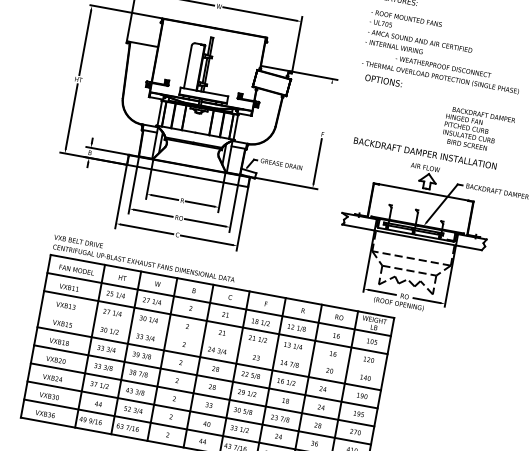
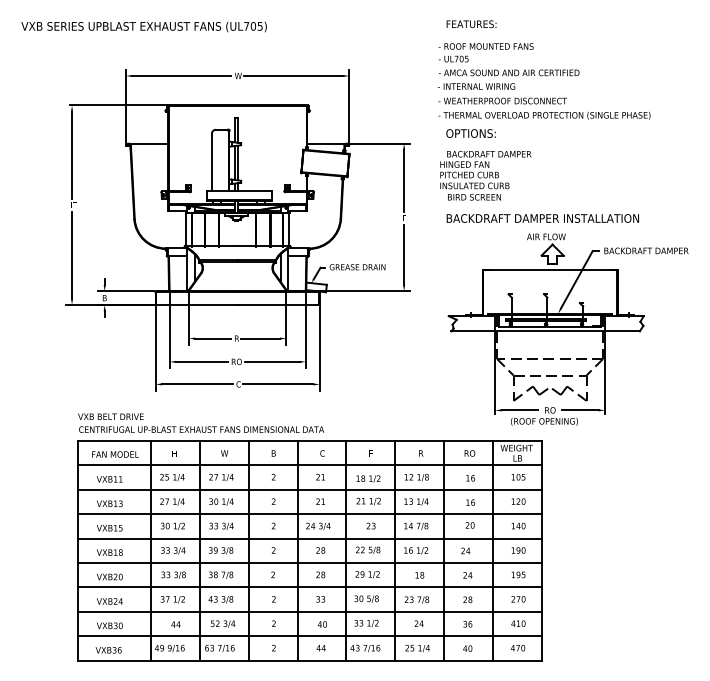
text: (443, 66) -> (502, 100), moved
line: (328, 106) -> (404, 180), added
text: (478, 130) -> (485, 175), moved
line: (212, 340) -> (309, 514), added

